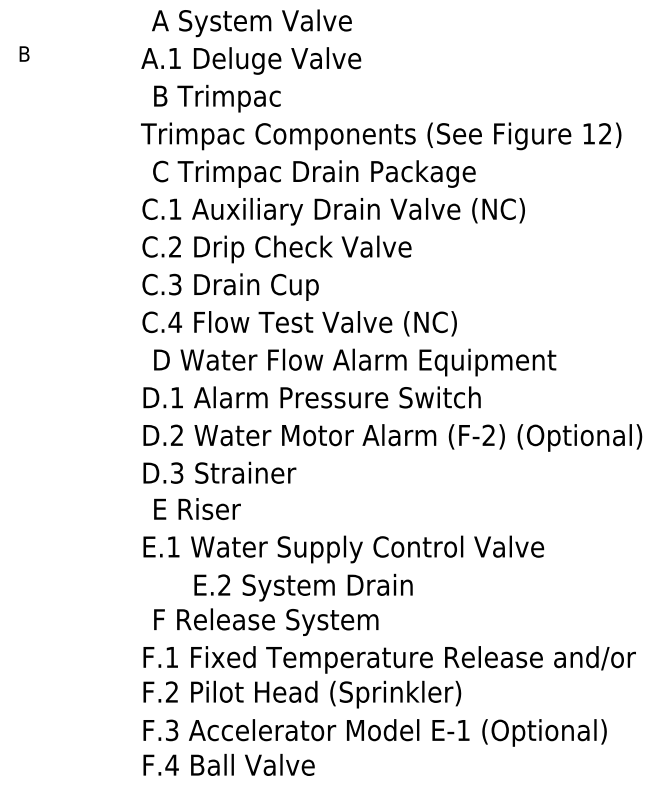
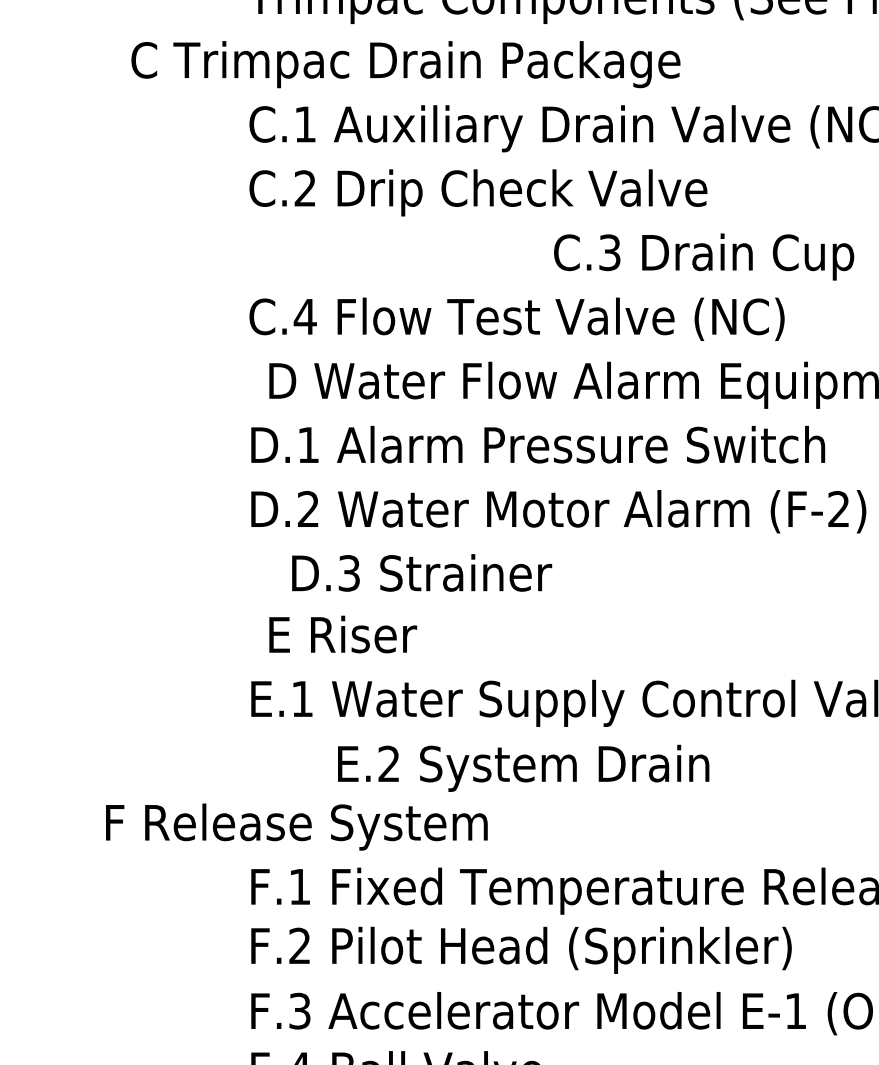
text: (314, 173) -> (406, 63), moved
text: (230, 286) -> (703, 255), moved
text: (219, 472) -> (421, 572), moved
text: (266, 621) -> (297, 825), moved

